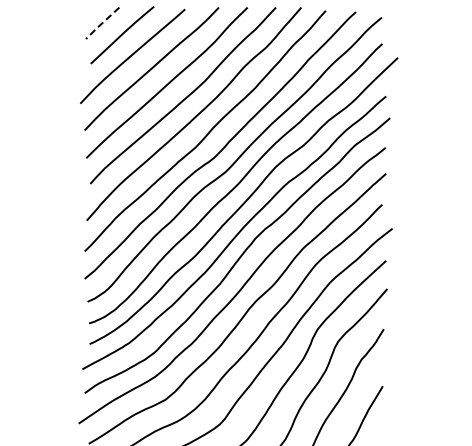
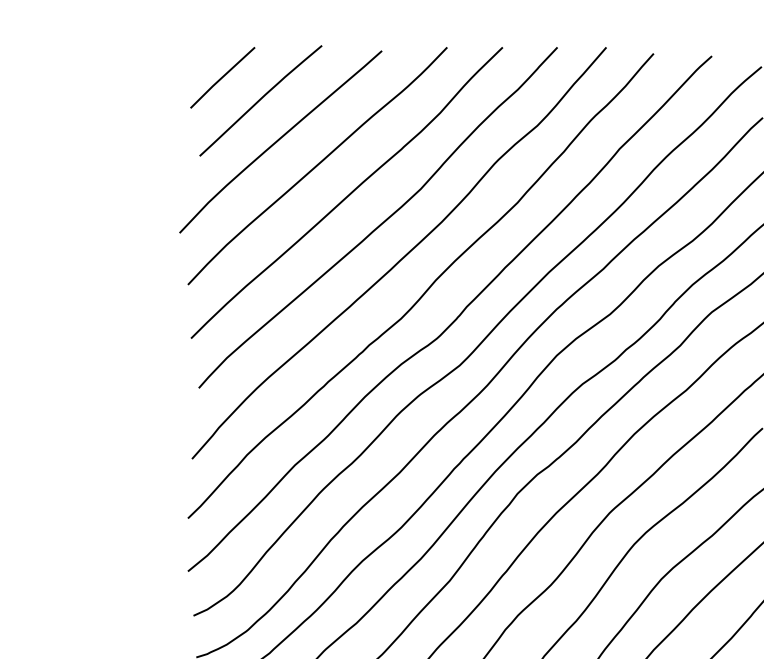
line: (101, 23) -> (220, 78), dashed -> solid

